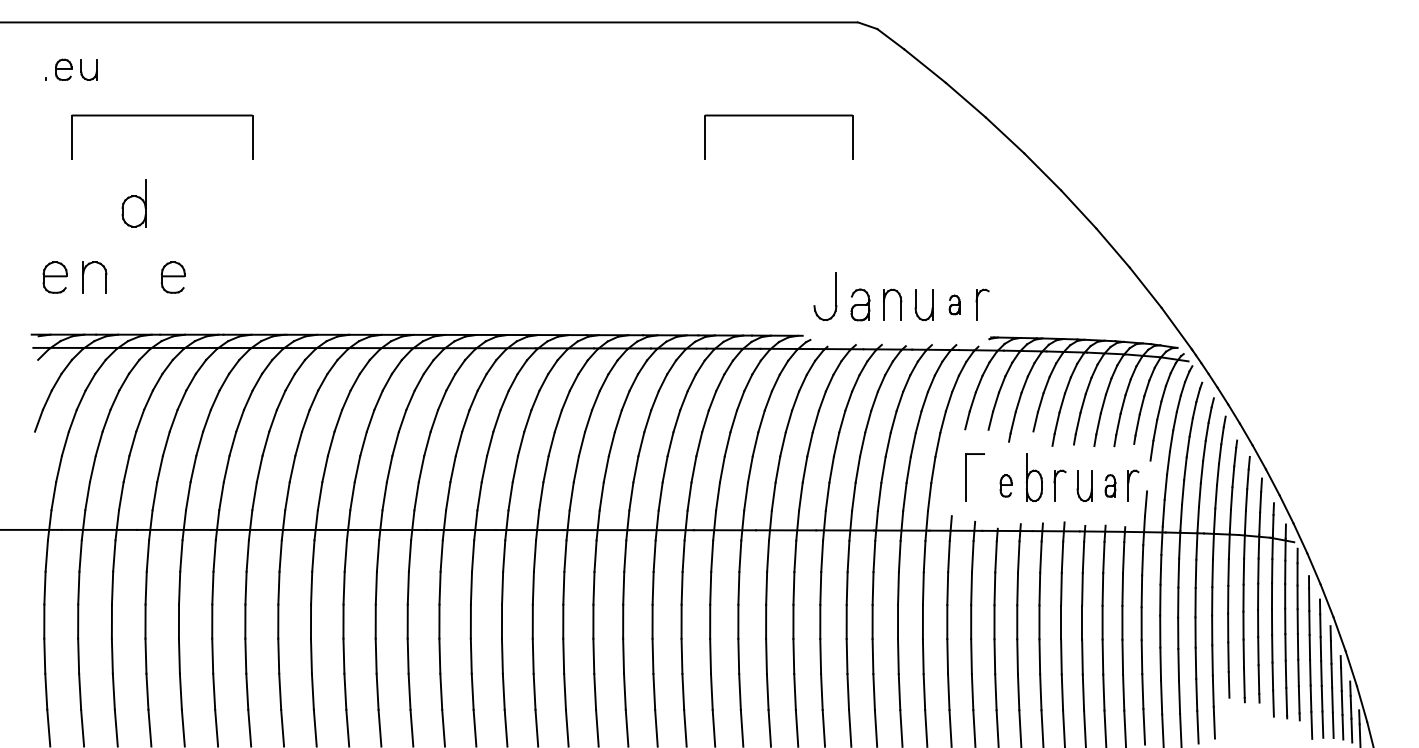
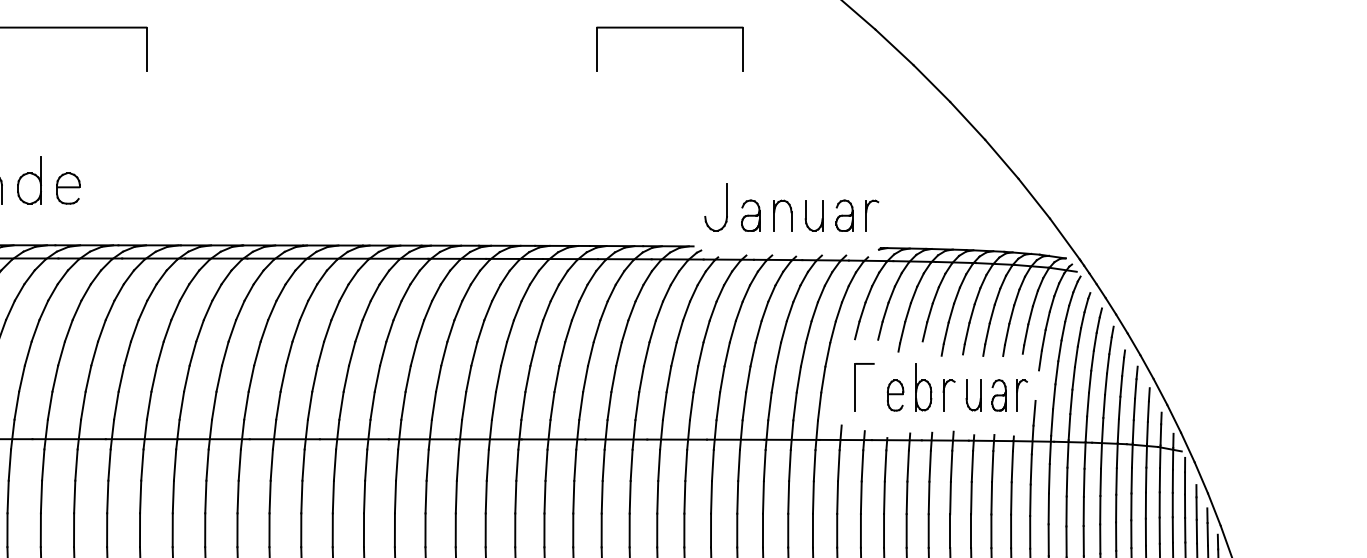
part: (133, 203) -> (28, 180), moved
part: (954, 304) -> (844, 215), size x1.67
part: (1005, 485) -> (894, 395), size x1.43
part: (1110, 485) -> (999, 395), size x1.43

